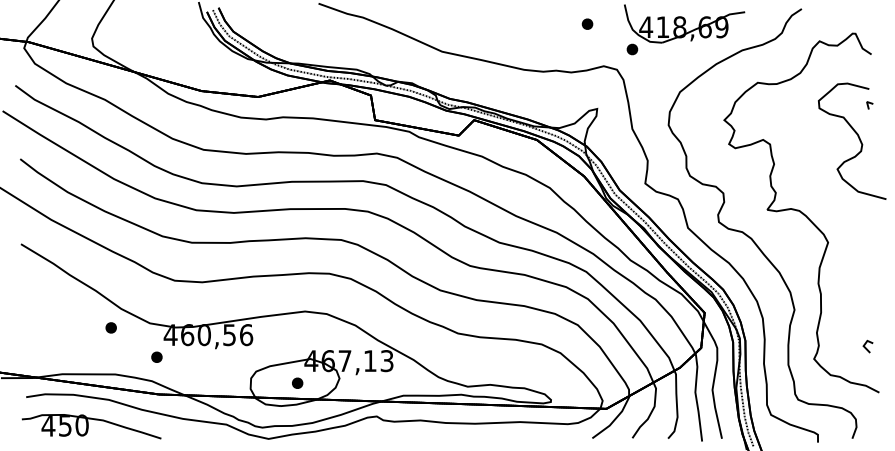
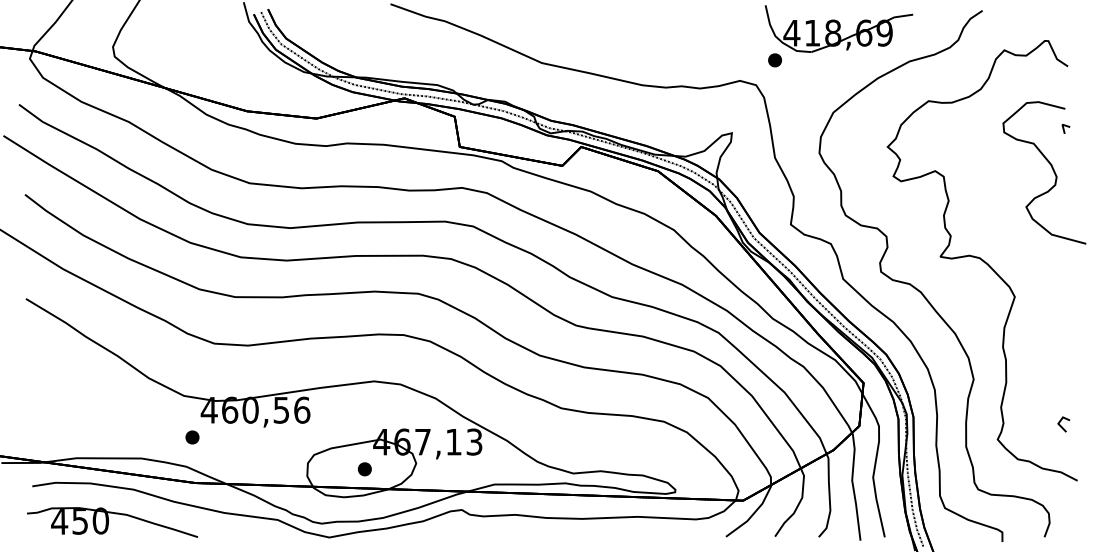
part: (587, 24) -> (719, 29), removed
part: (111, 327) -> (136, 401), removed

